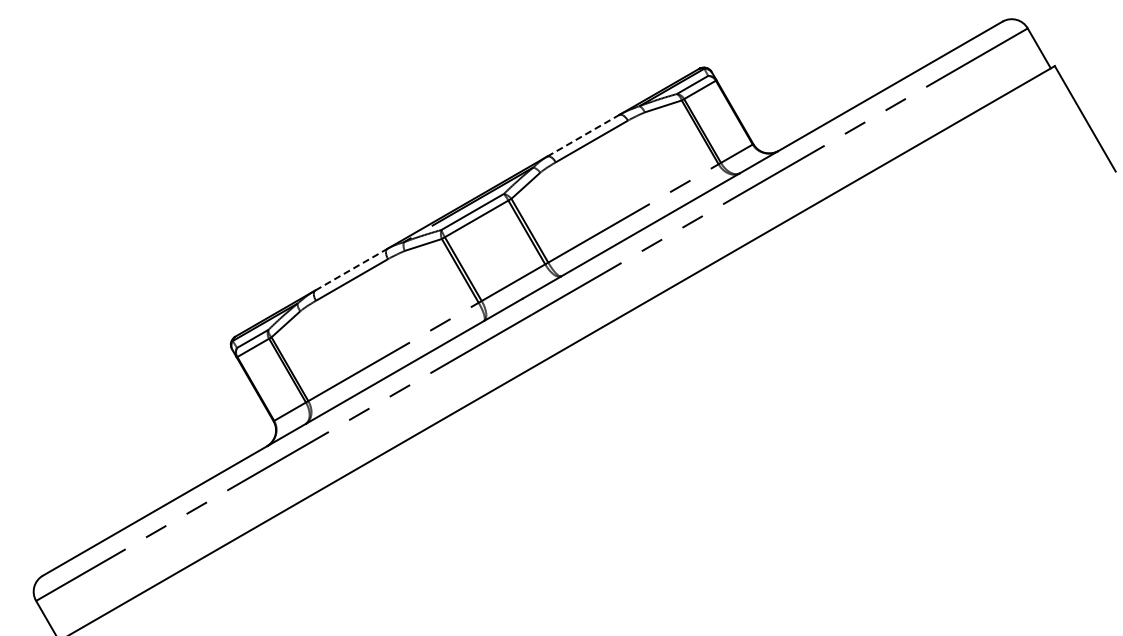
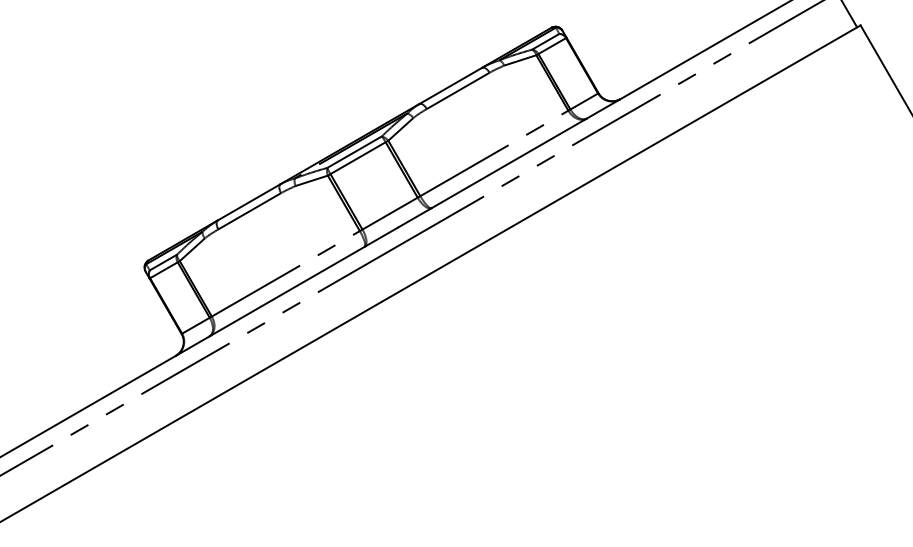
line: (583, 135) -> (450, 85), dashed -> solid
line: (351, 269) -> (249, 202), dashed -> solid

